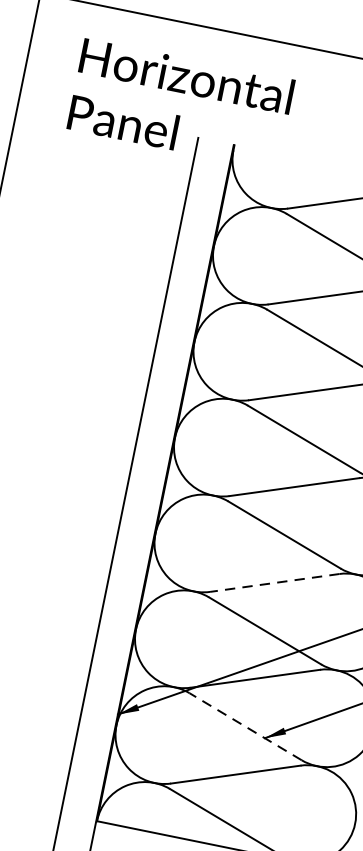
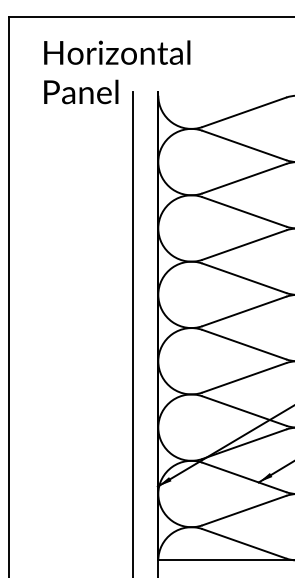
line: (273, 583) -> (243, 378), dashed -> solid
line: (244, 726) -> (243, 477), dashed -> solid

